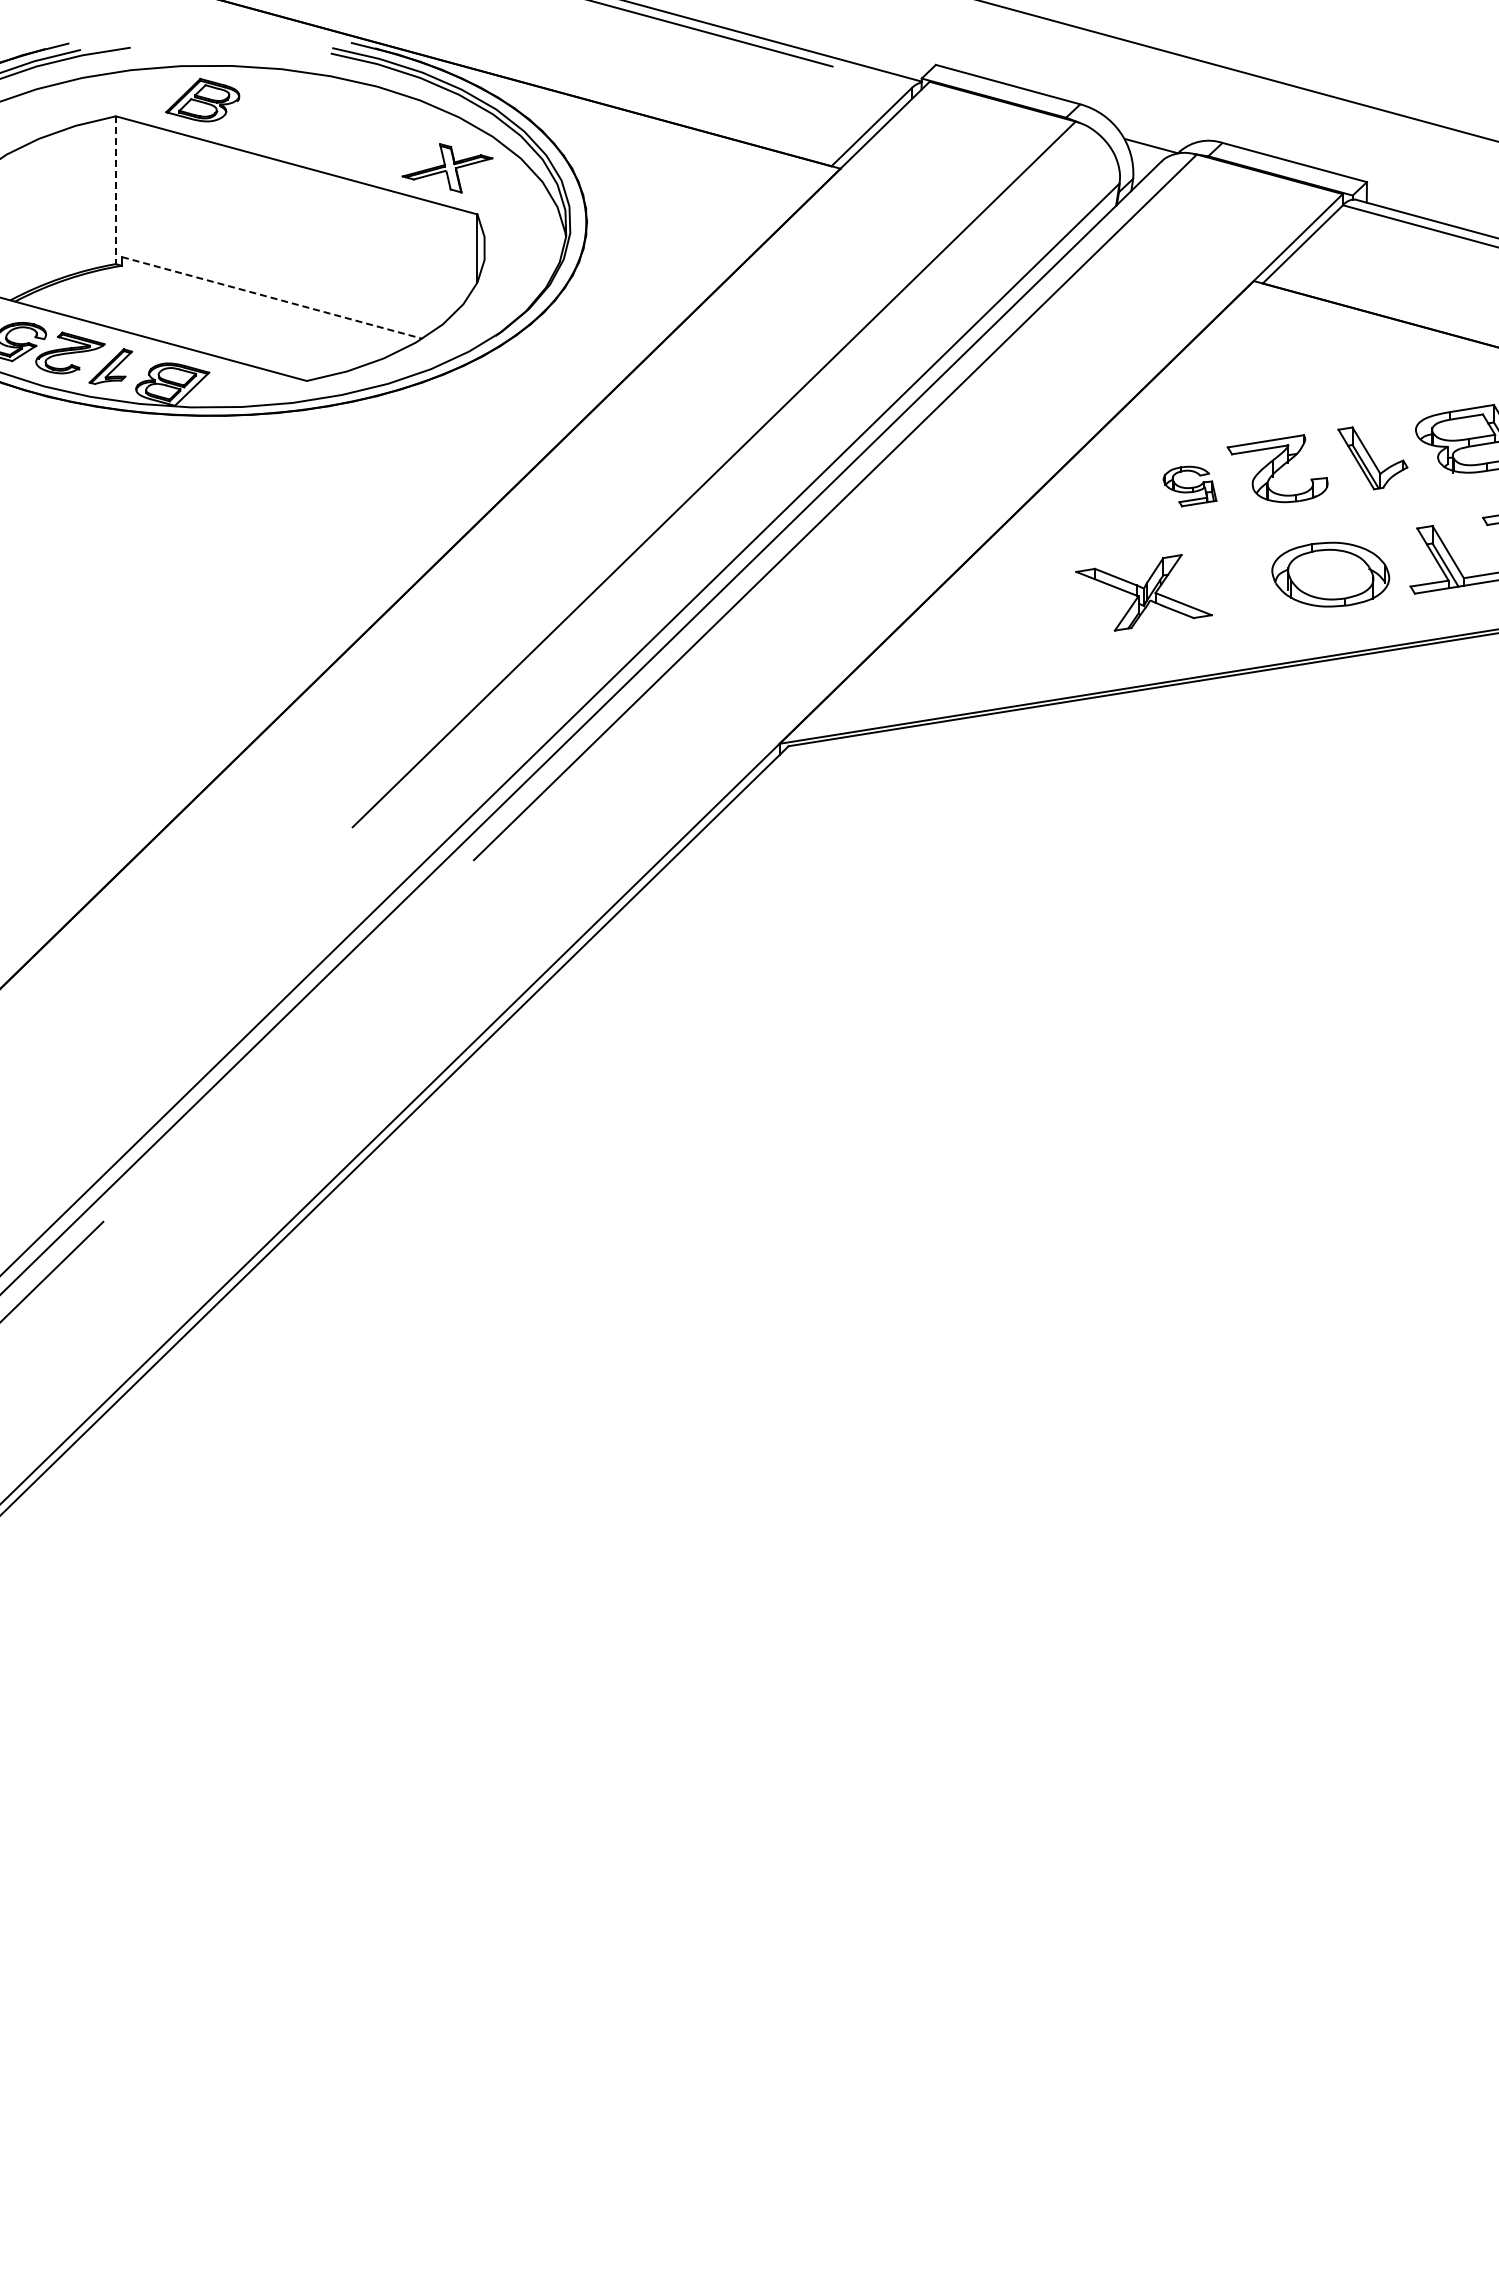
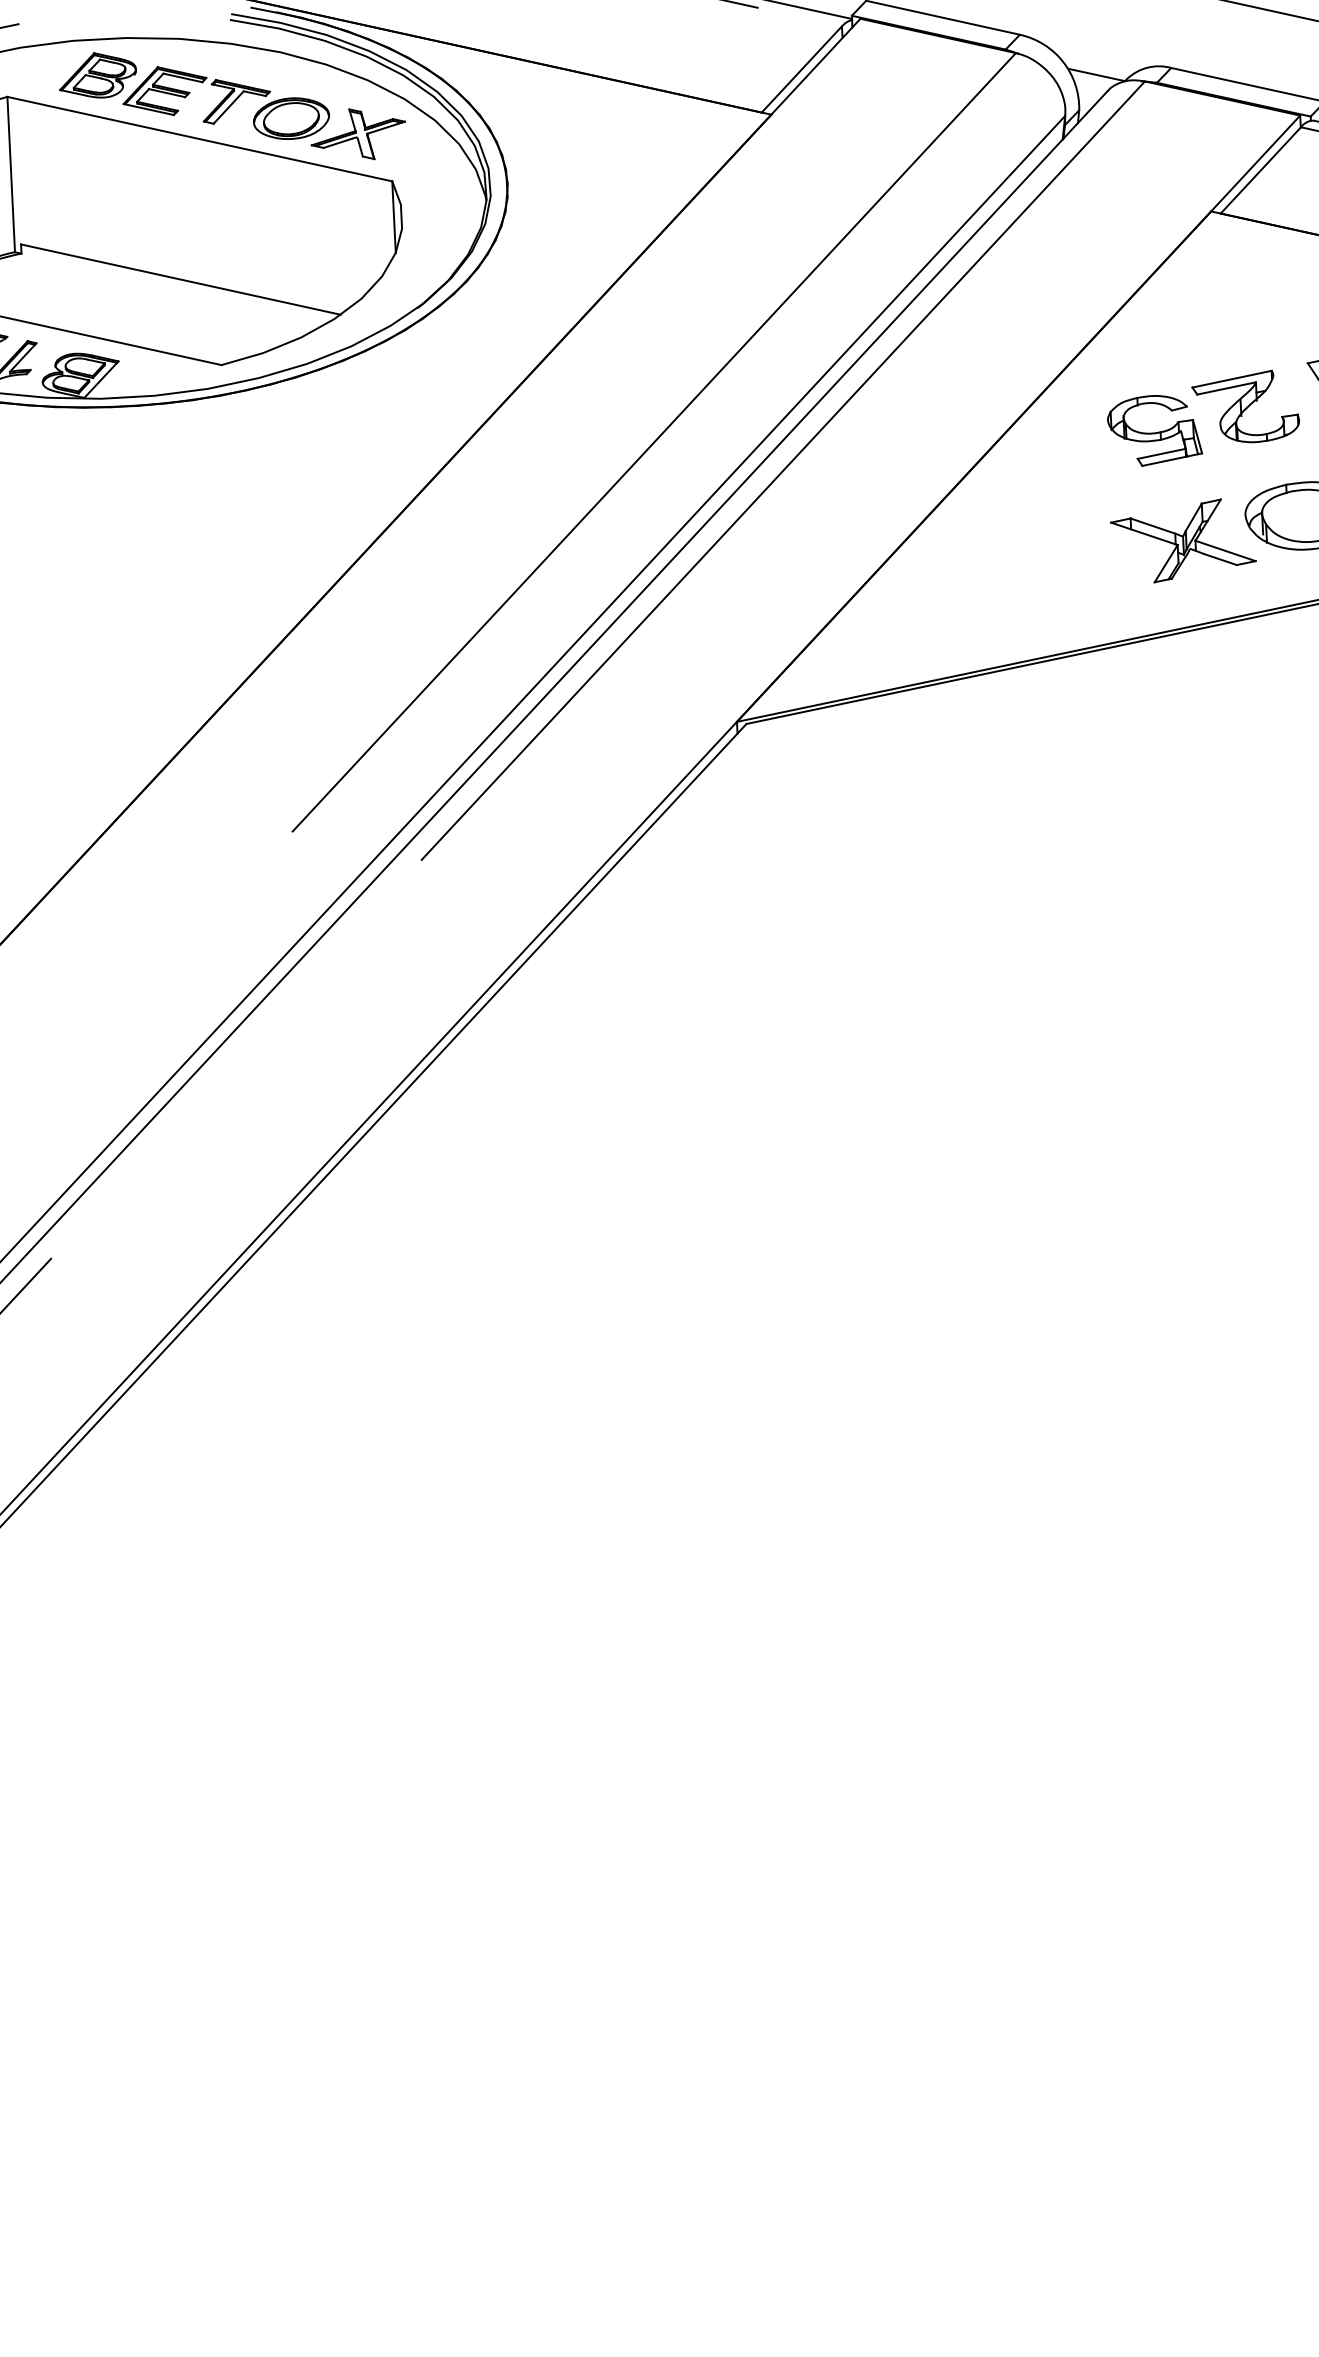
part: (322, 132) -> (225, 103), added
line: (115, 190) -> (10, 174), dashed -> solid
line: (272, 297) -> (181, 279), dashed -> solid
part: (1189, 486) -> (1154, 430), size x1.67
part: (1143, 592) -> (1182, 540), moved

